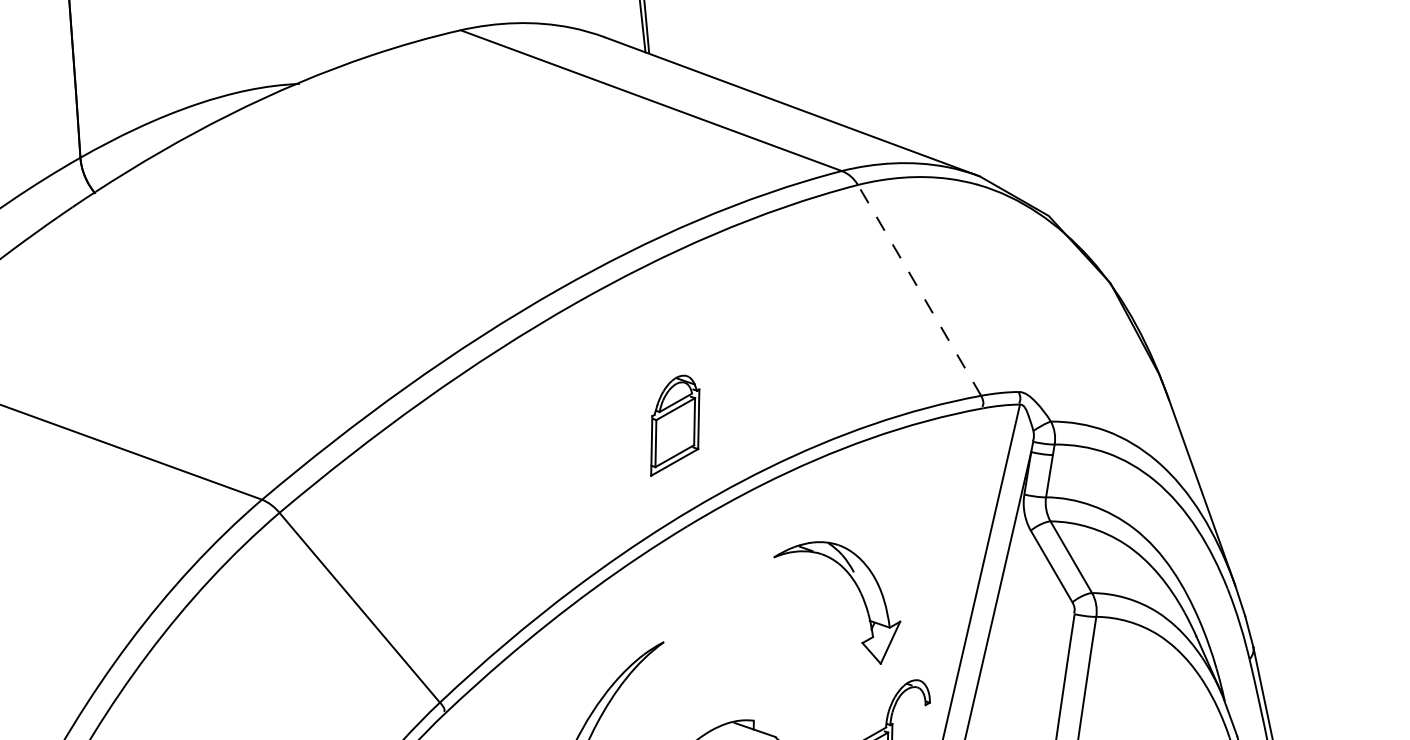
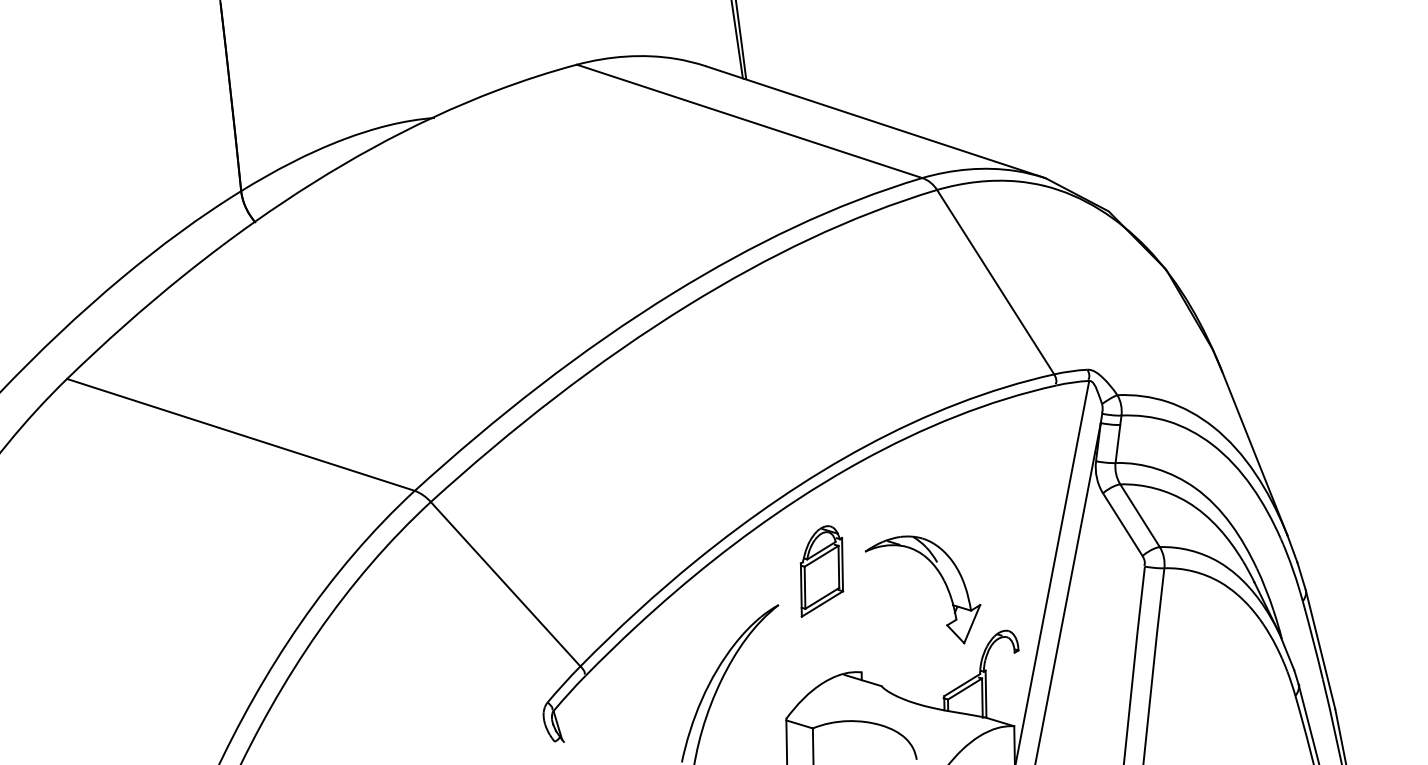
line: (919, 289) -> (995, 281), dashed -> solid
part: (674, 426) -> (821, 571), moved
part: (856, 588) -> (940, 576), moved

